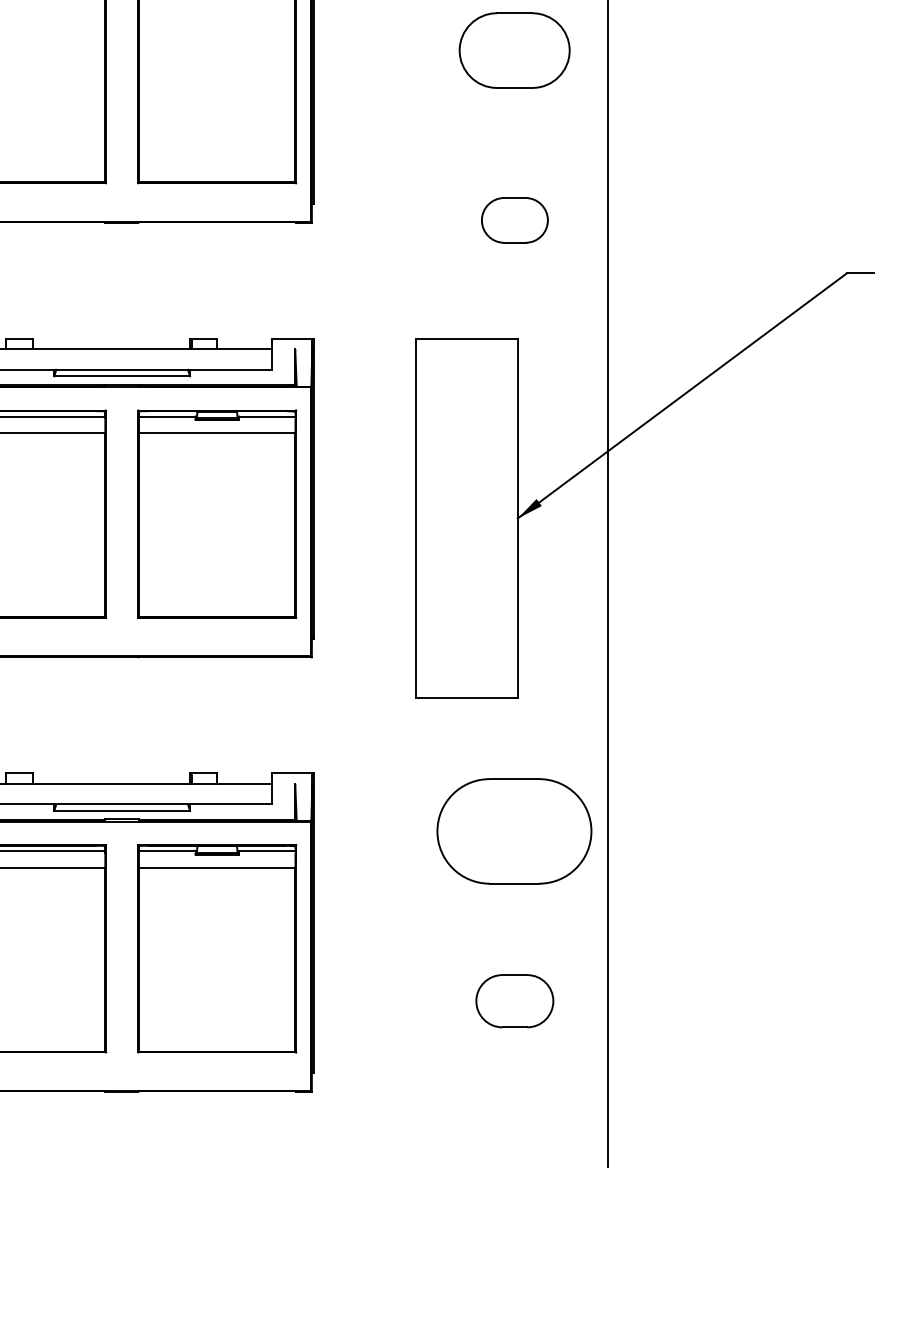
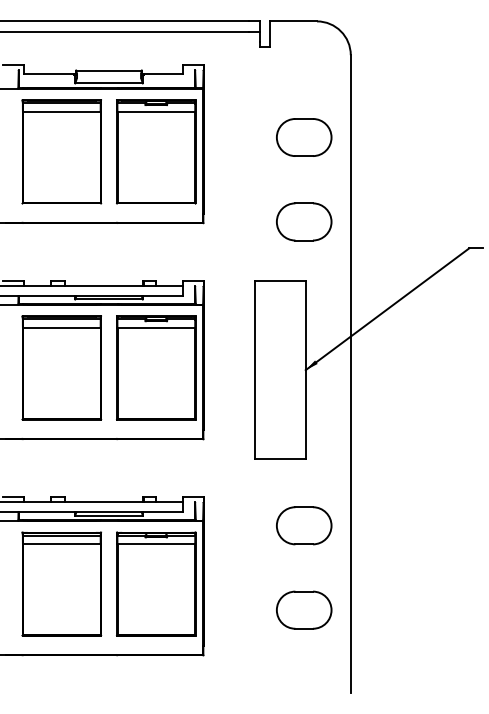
part: (515, 219) -> (304, 221), size x1.67
part: (515, 830) -> (304, 525), size x0.71
part: (515, 999) -> (304, 609), size x1.43

